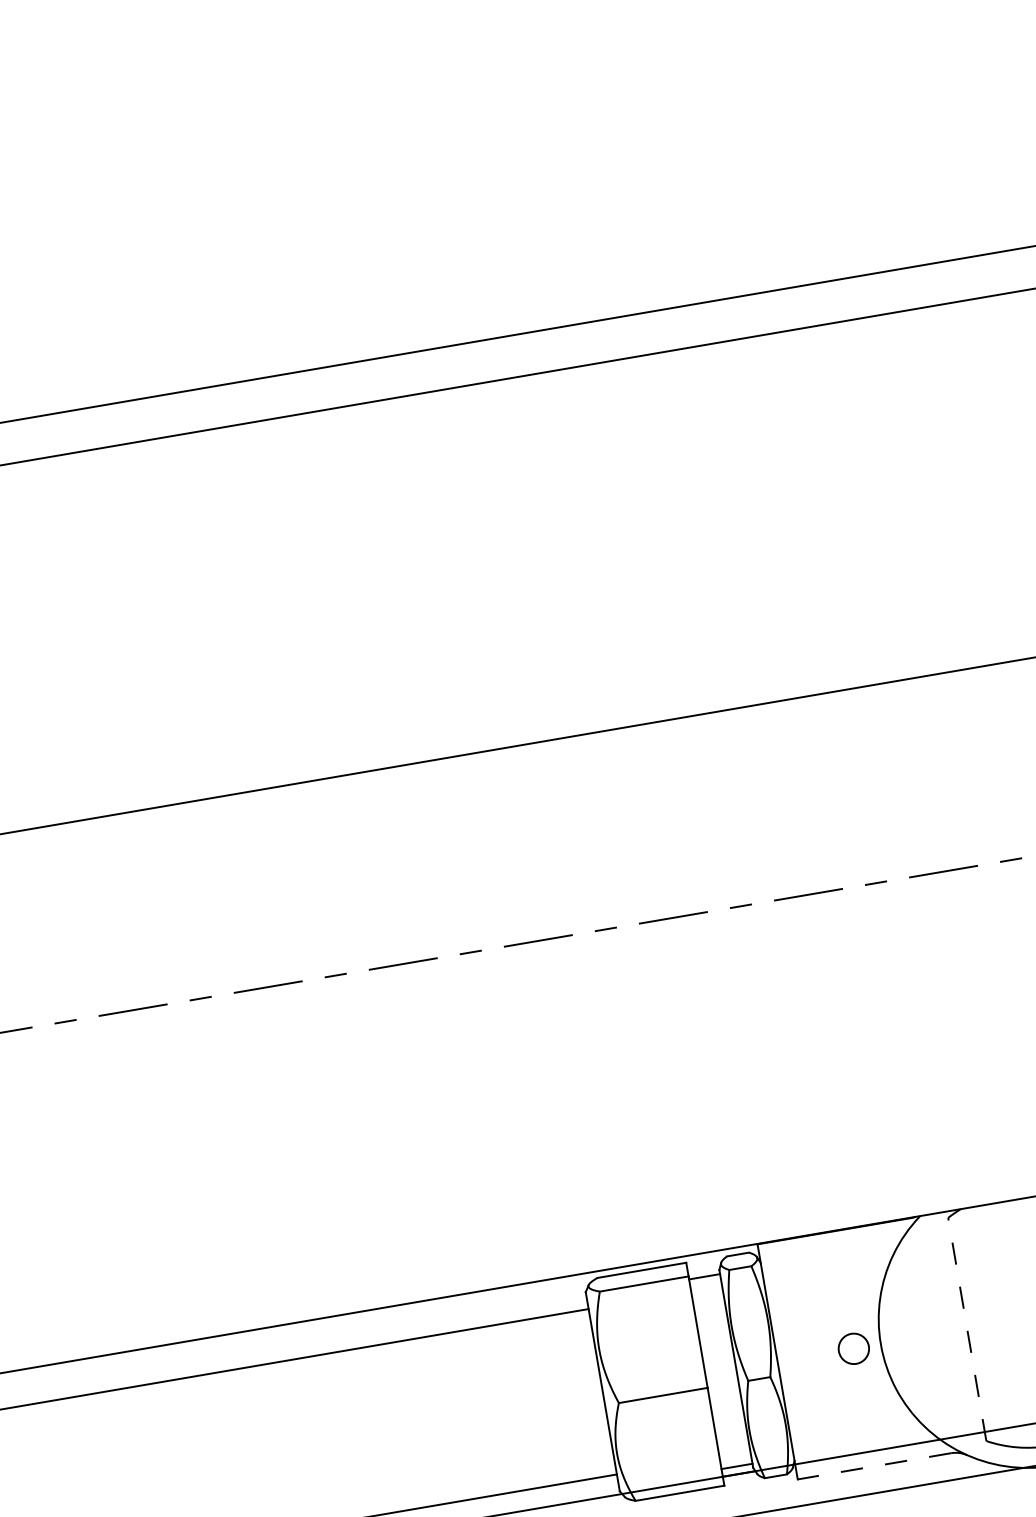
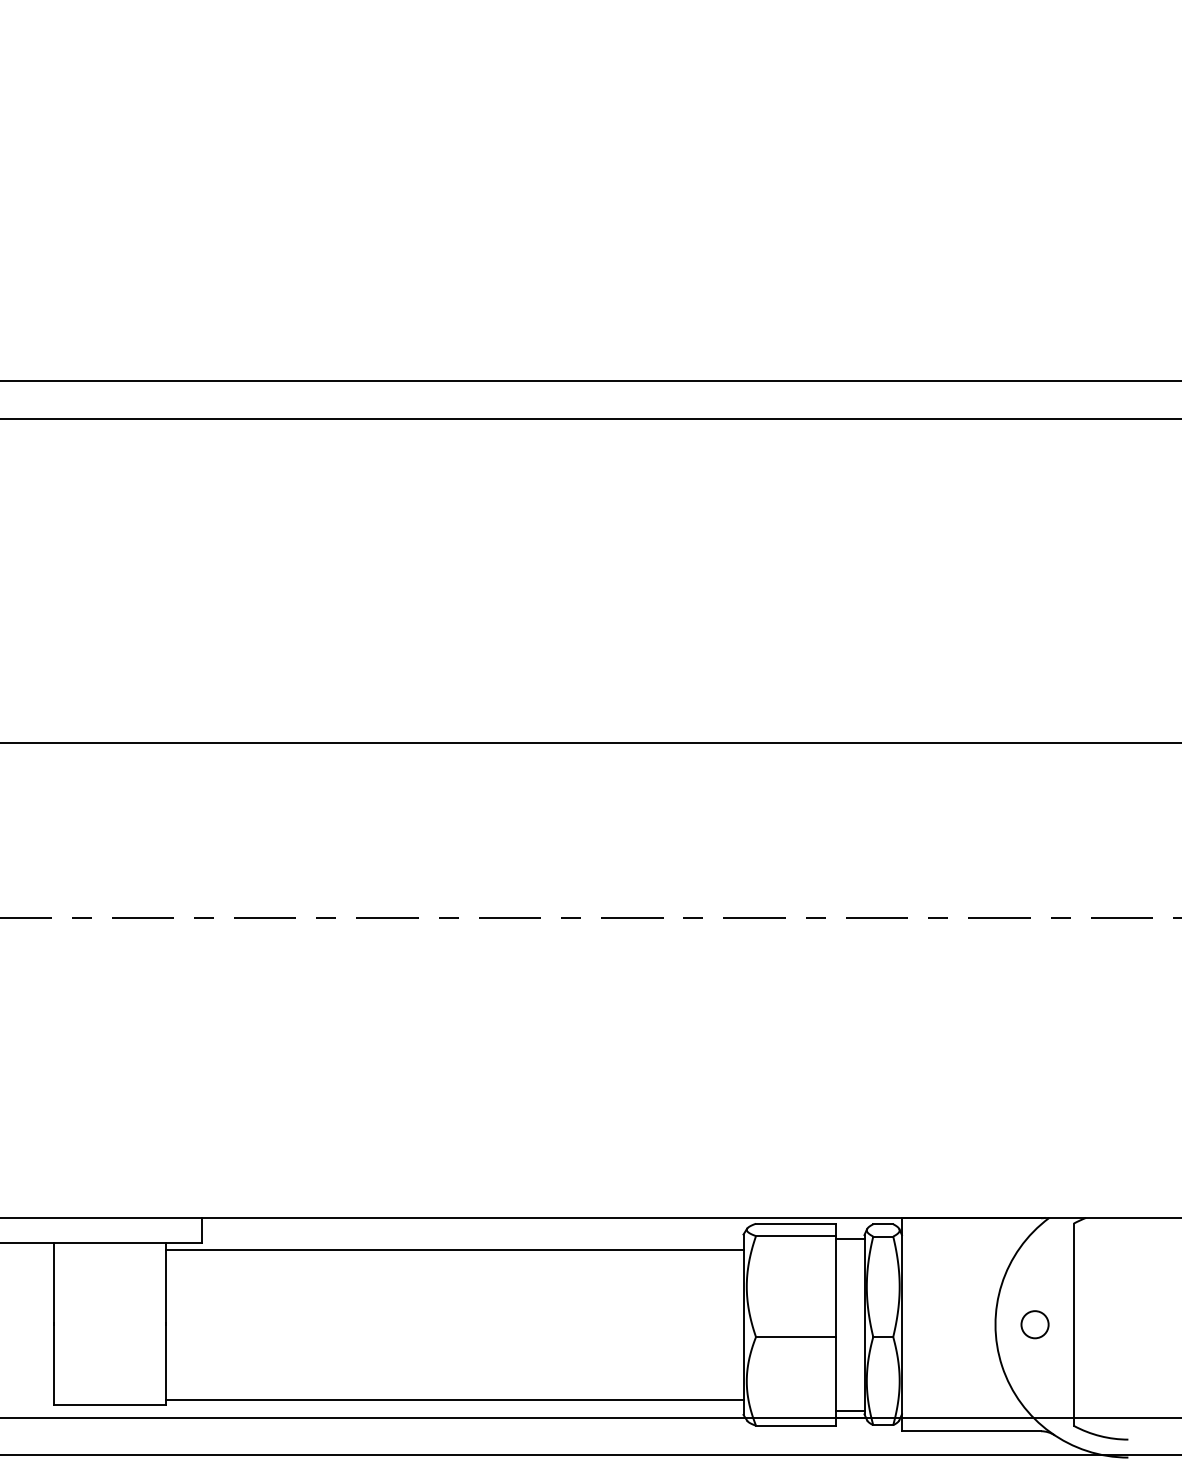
line: (966, 1329) -> (1073, 1324), dashed -> solid
circle: (853, 1348) -> (1034, 1324), moved
line: (874, 1466) -> (971, 1431), dashed -> solid

